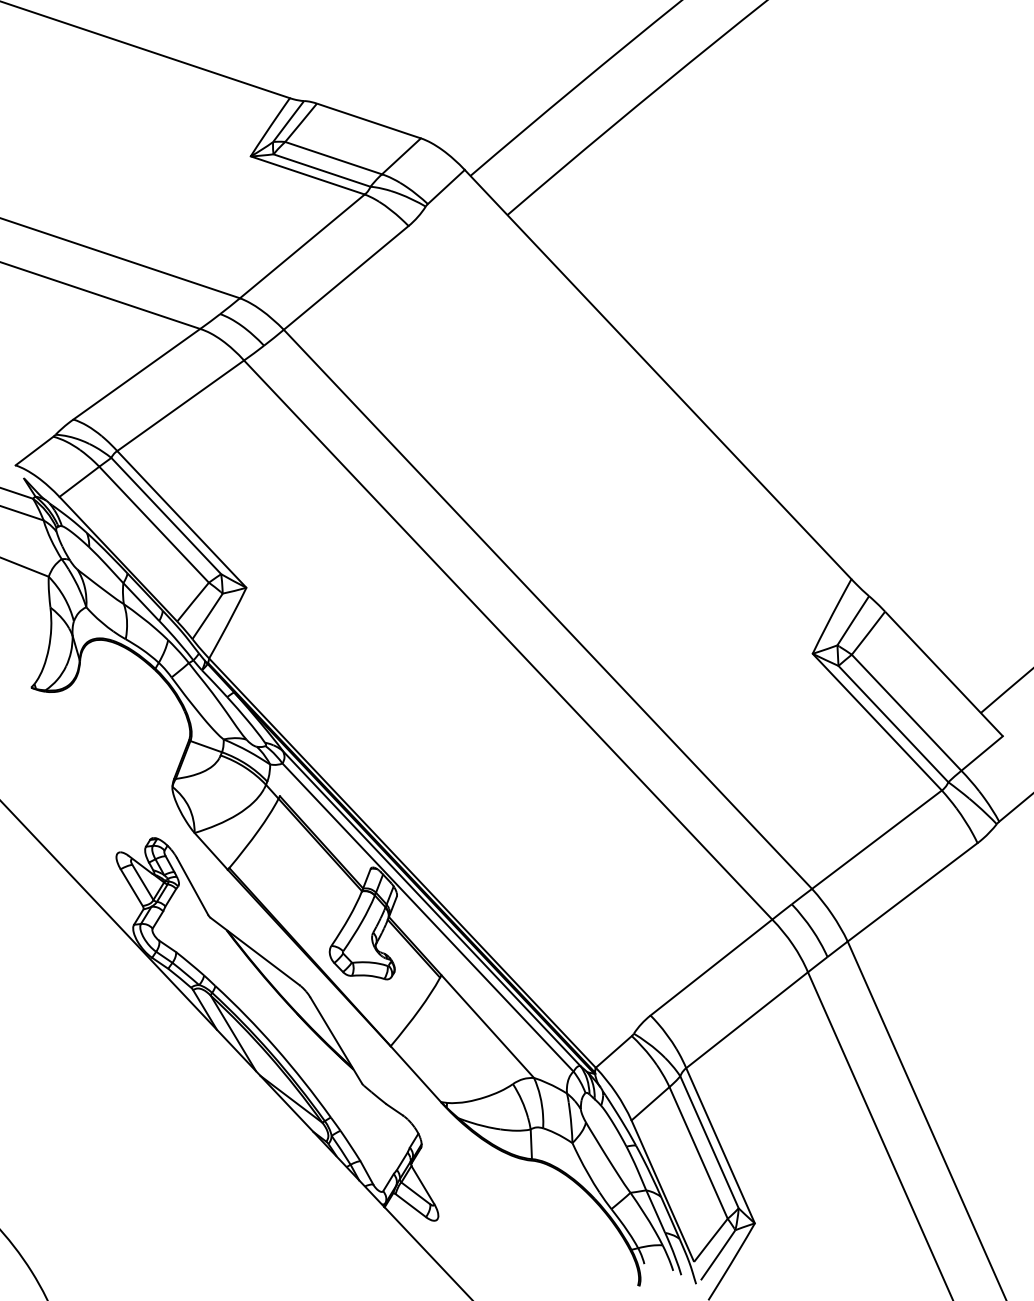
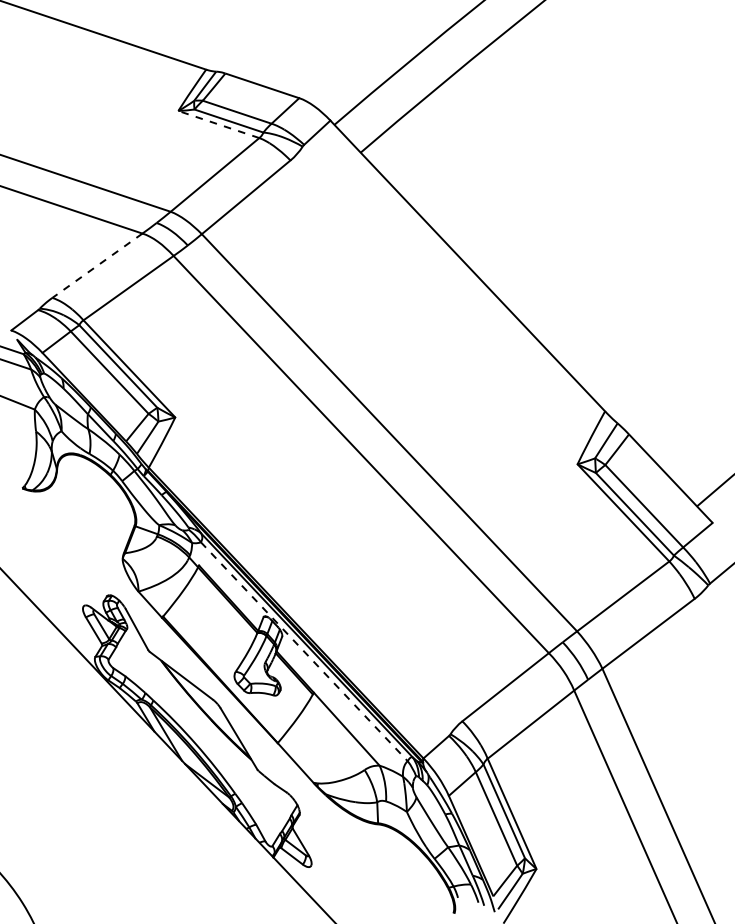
line: (307, 175) -> (218, 124), solid -> dashed
line: (136, 374) -> (97, 265), solid -> dashed
line: (428, 917) -> (304, 651), solid -> dashed

